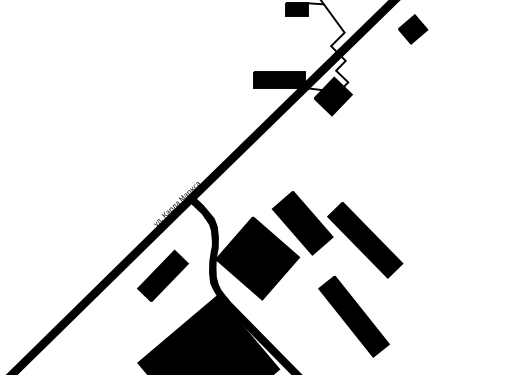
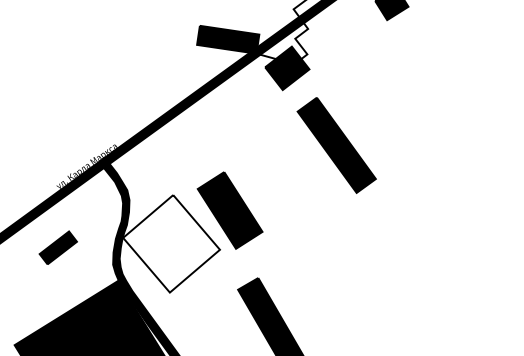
part: (365, 240) -> (337, 145), moved
fill: (257, 258) -> (171, 243), removed
part: (162, 275) -> (57, 247), size x0.6

